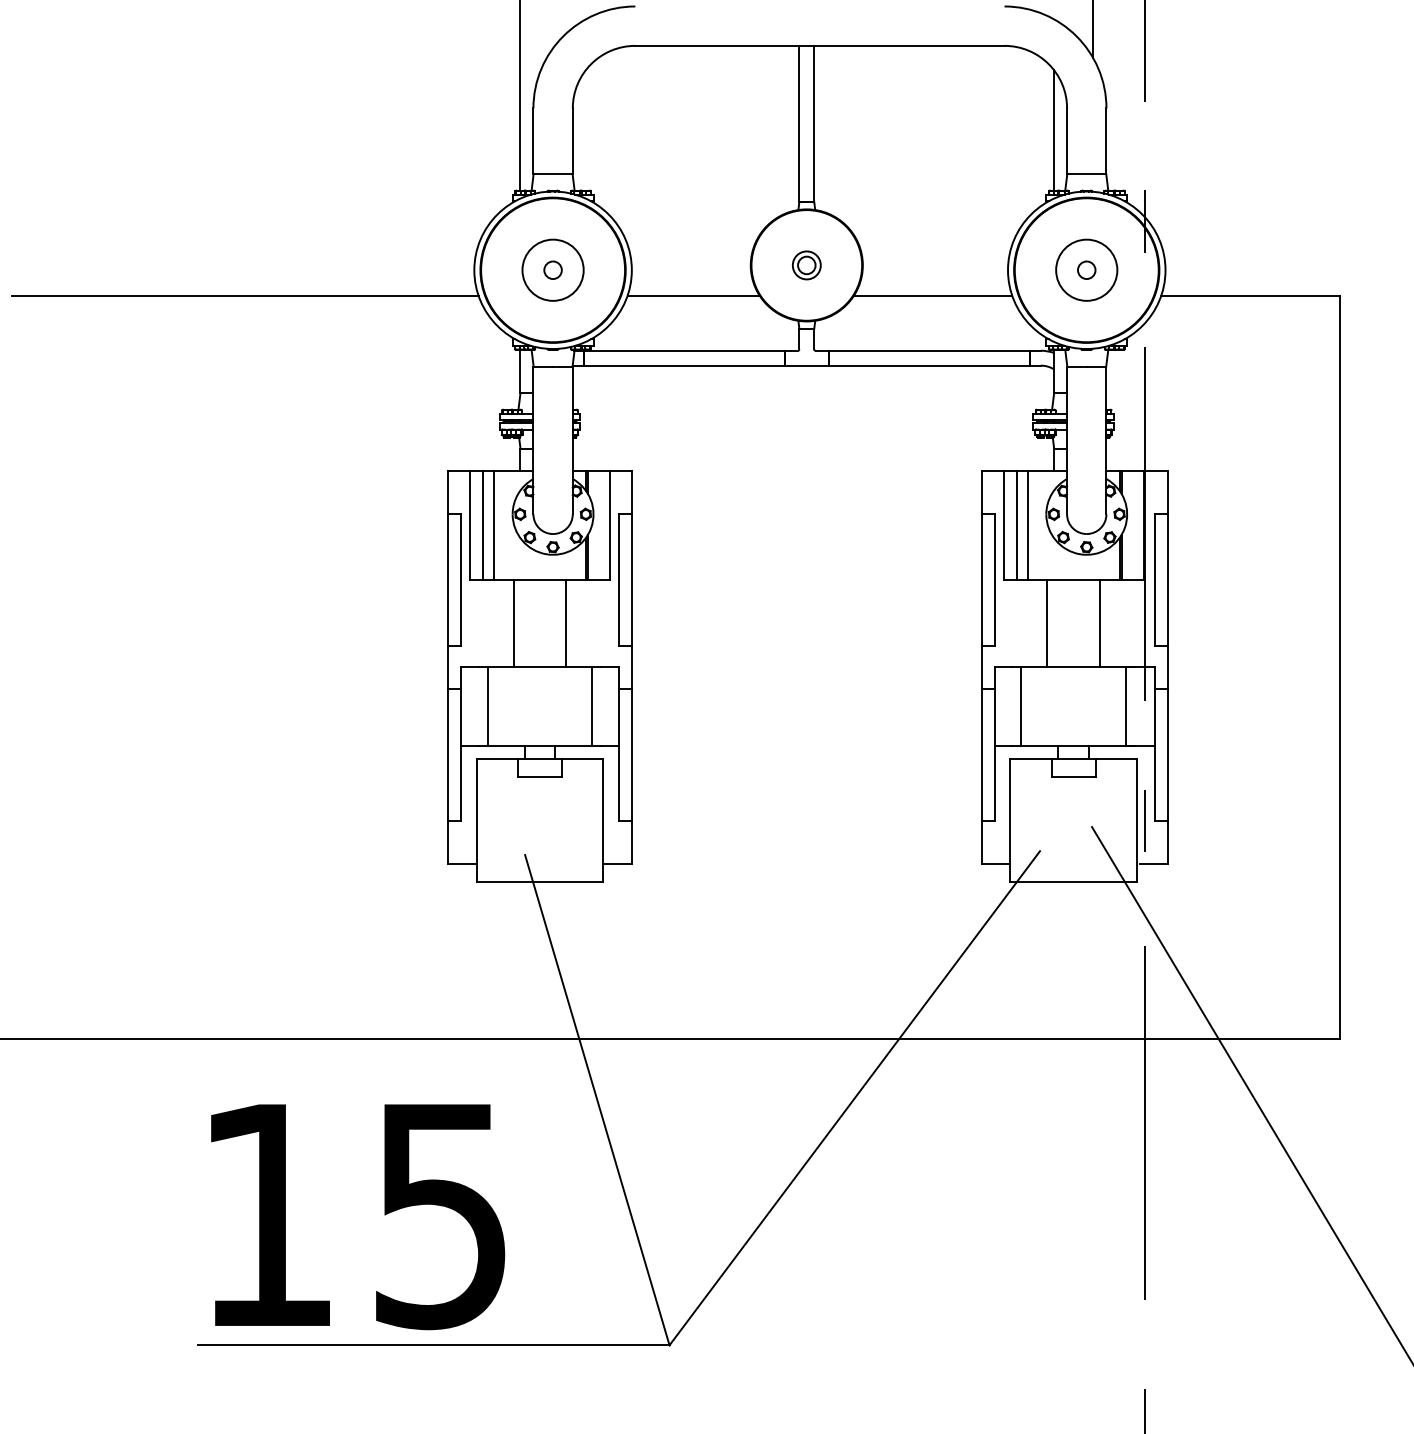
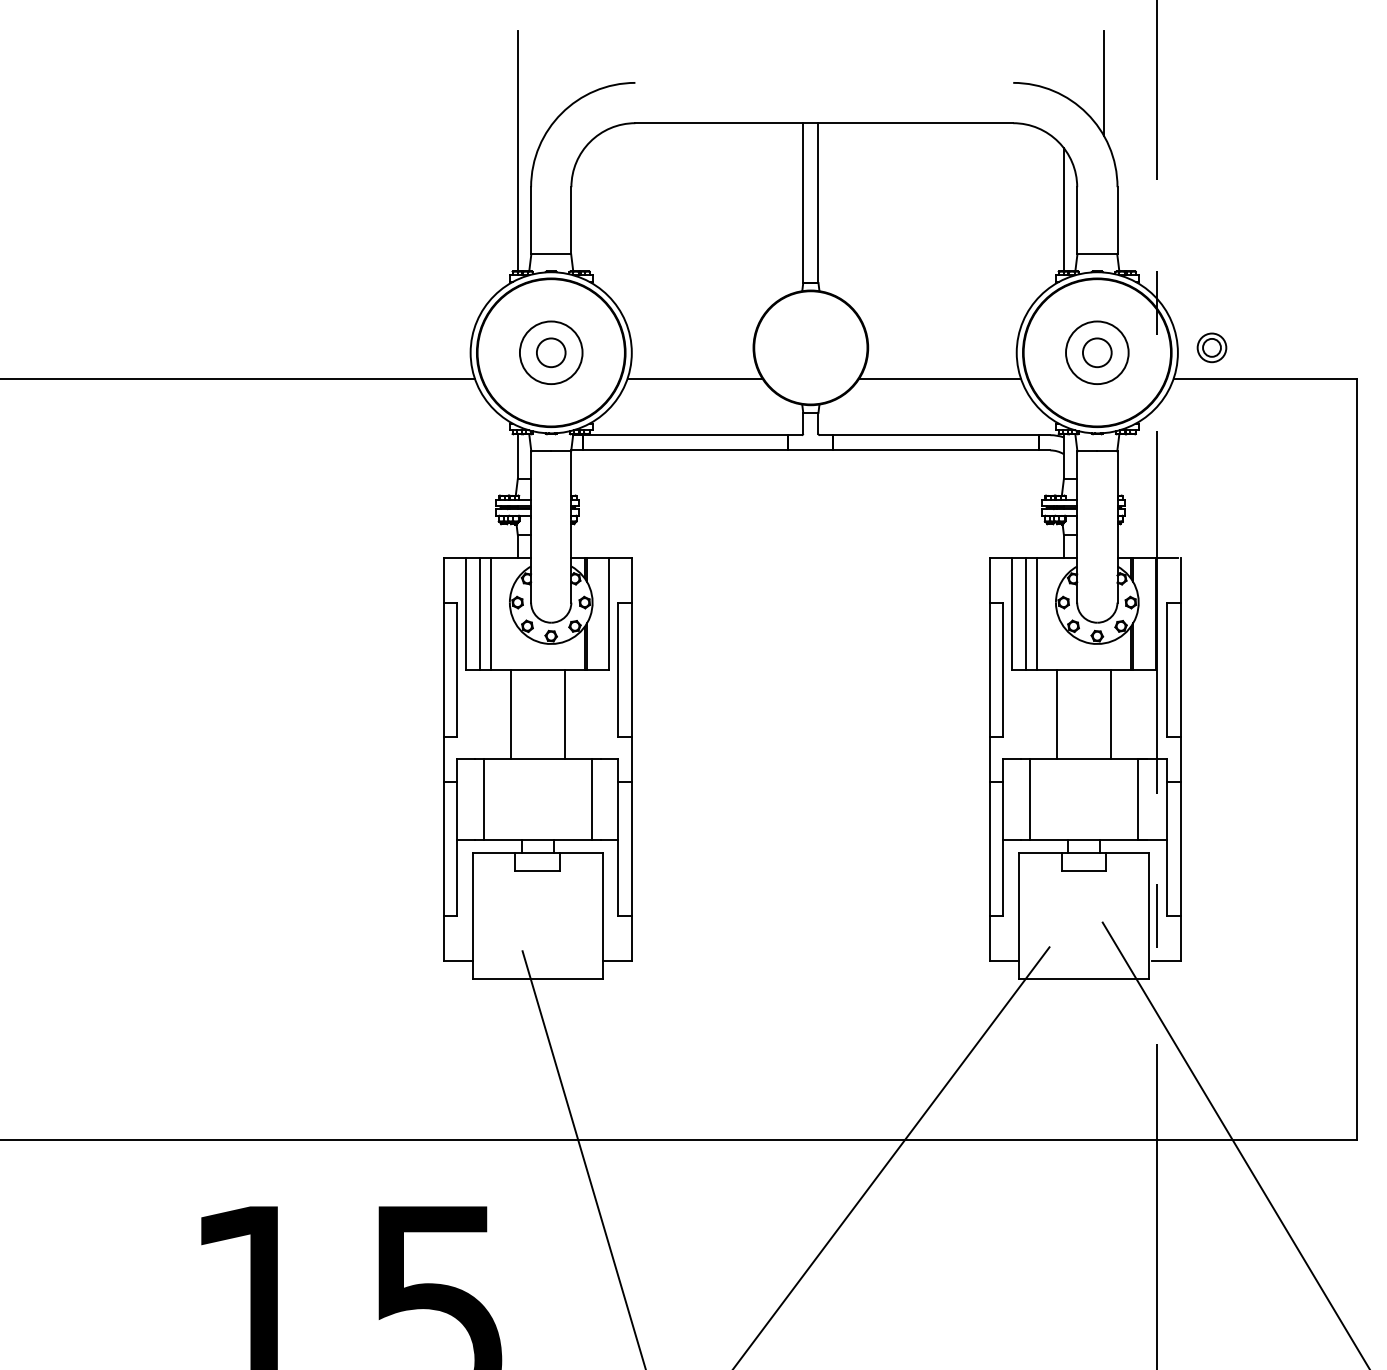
part: (806, 265) -> (1211, 347), moved
circle: (552, 270) -> (550, 353), size x1.6
circle: (1086, 270) -> (1097, 353), size x1.6

